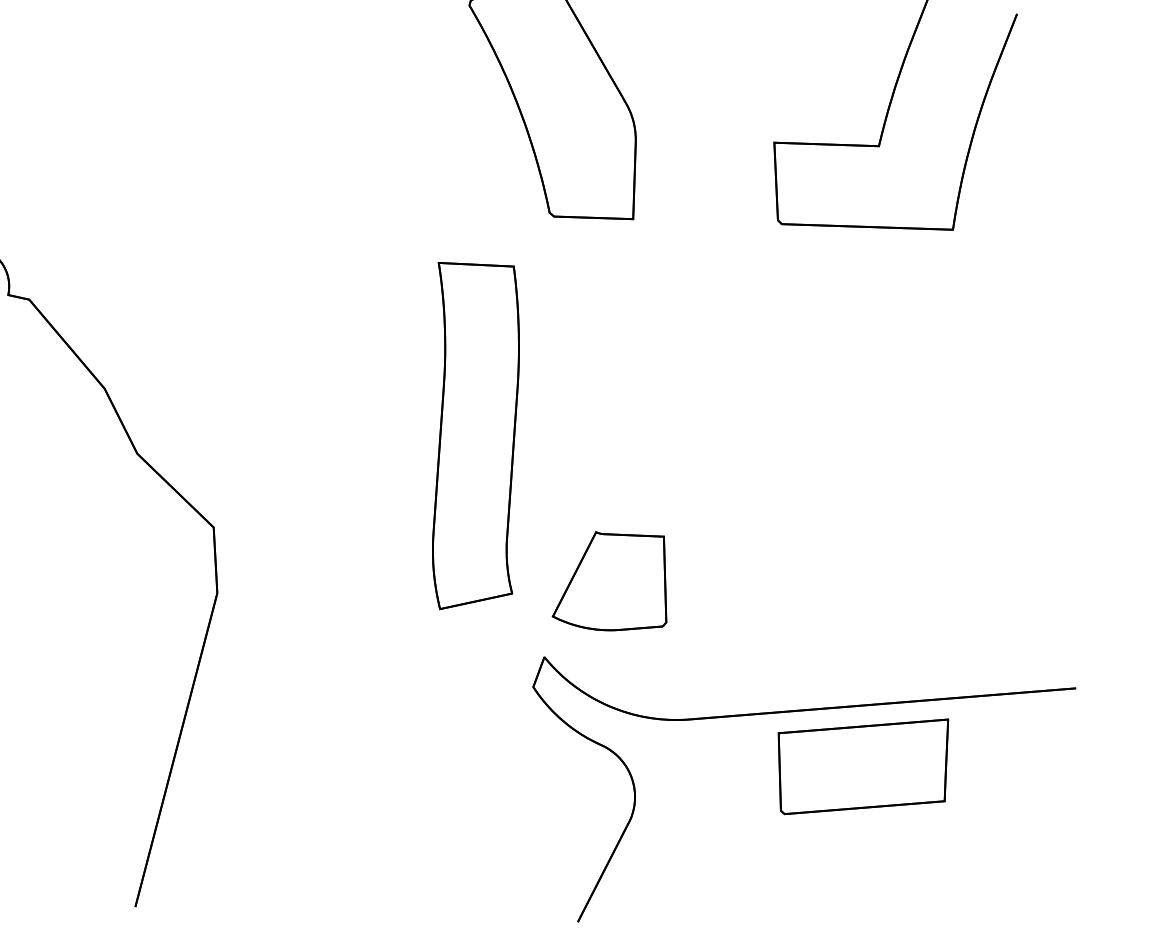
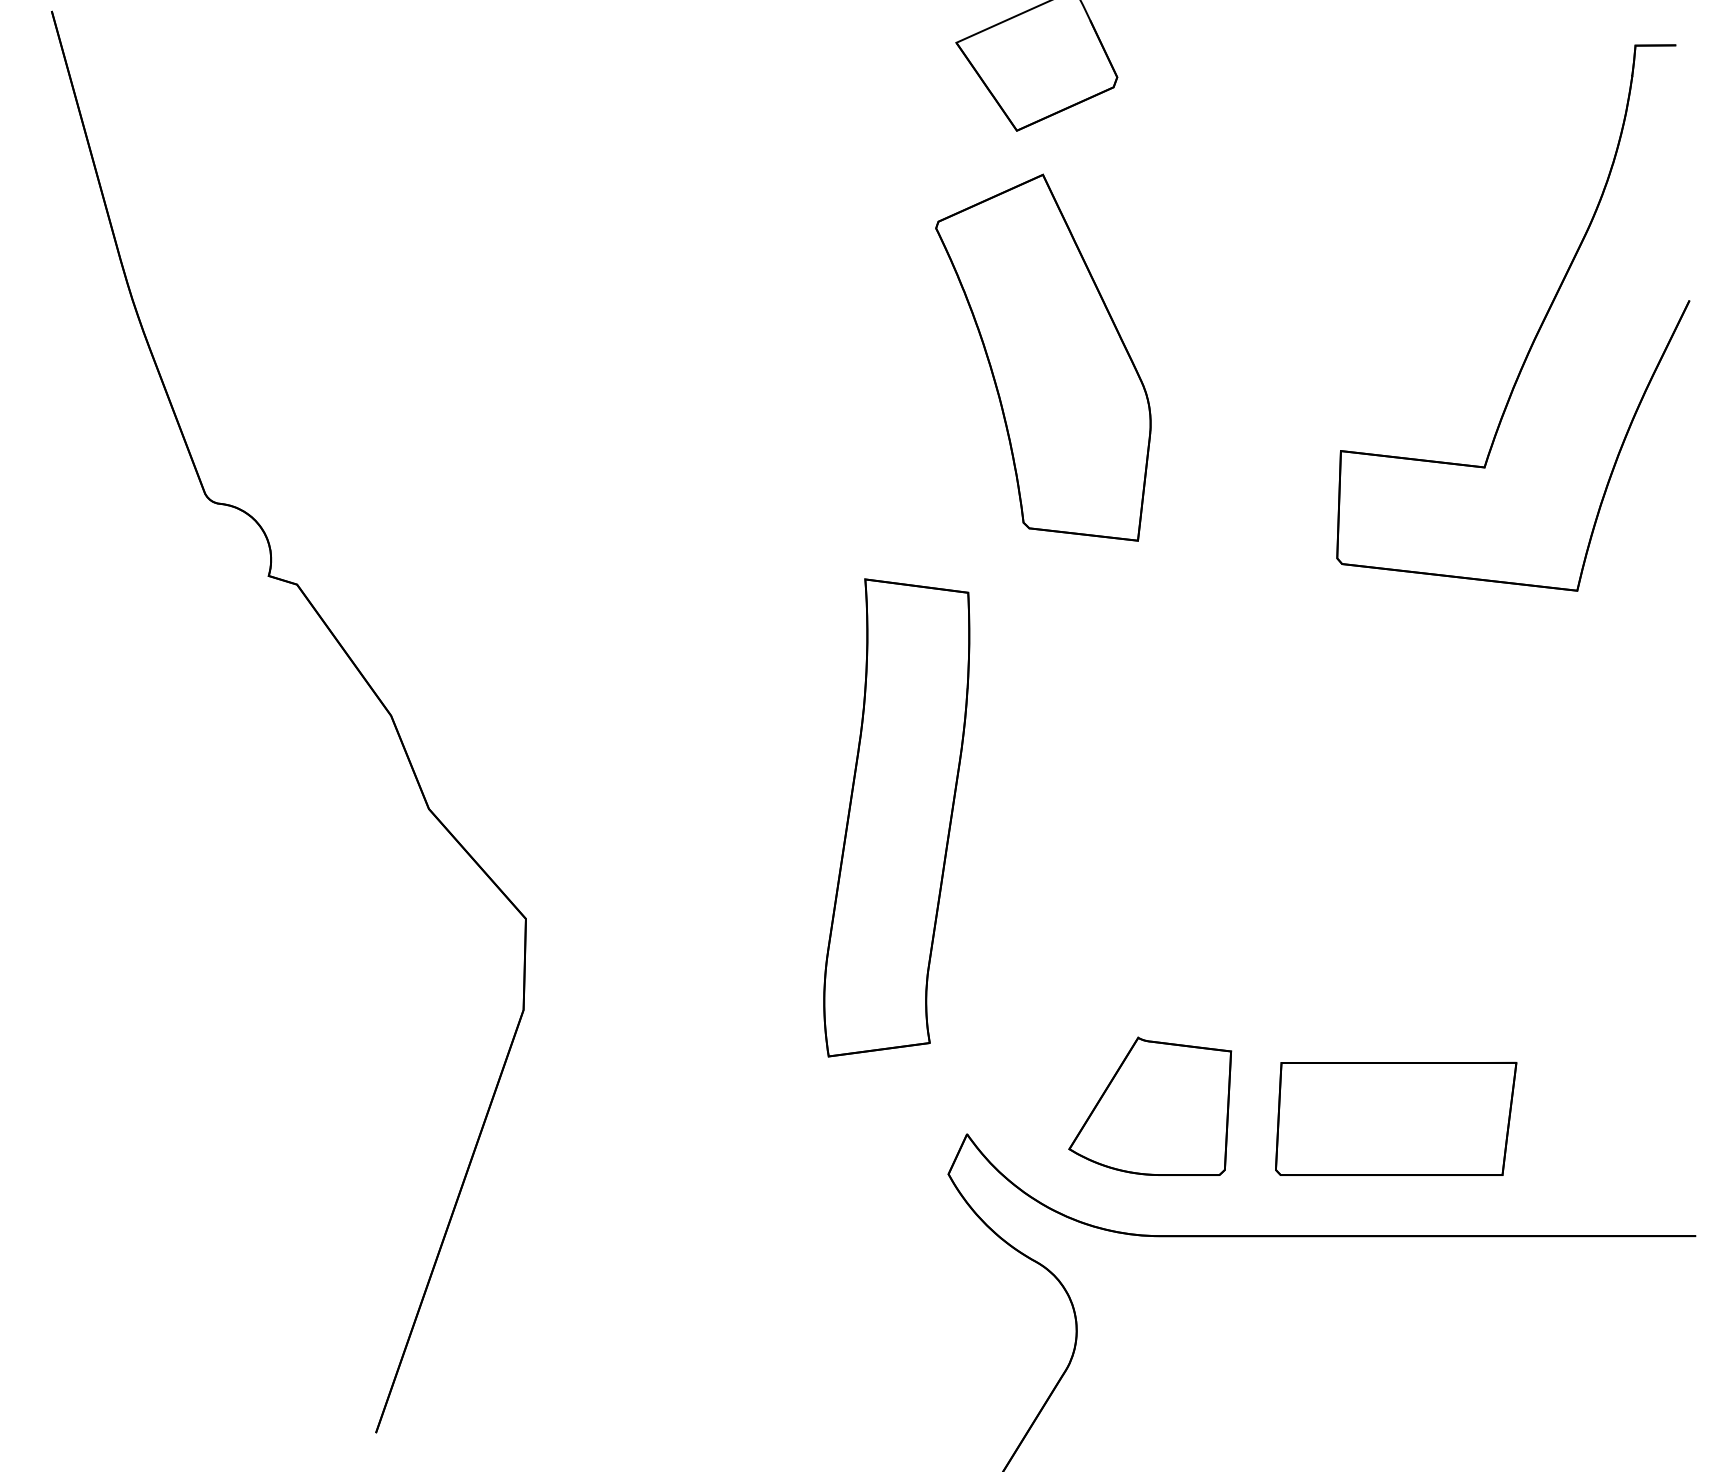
part: (608, 580) -> (1150, 1105), moved
part: (864, 766) -> (1396, 1118), moved

